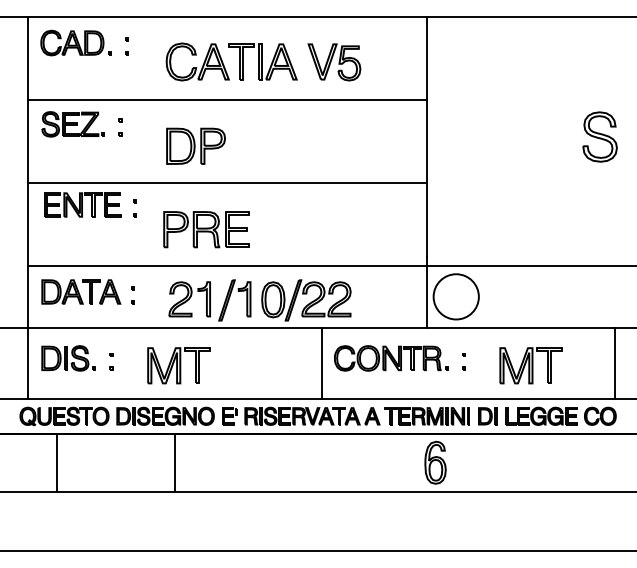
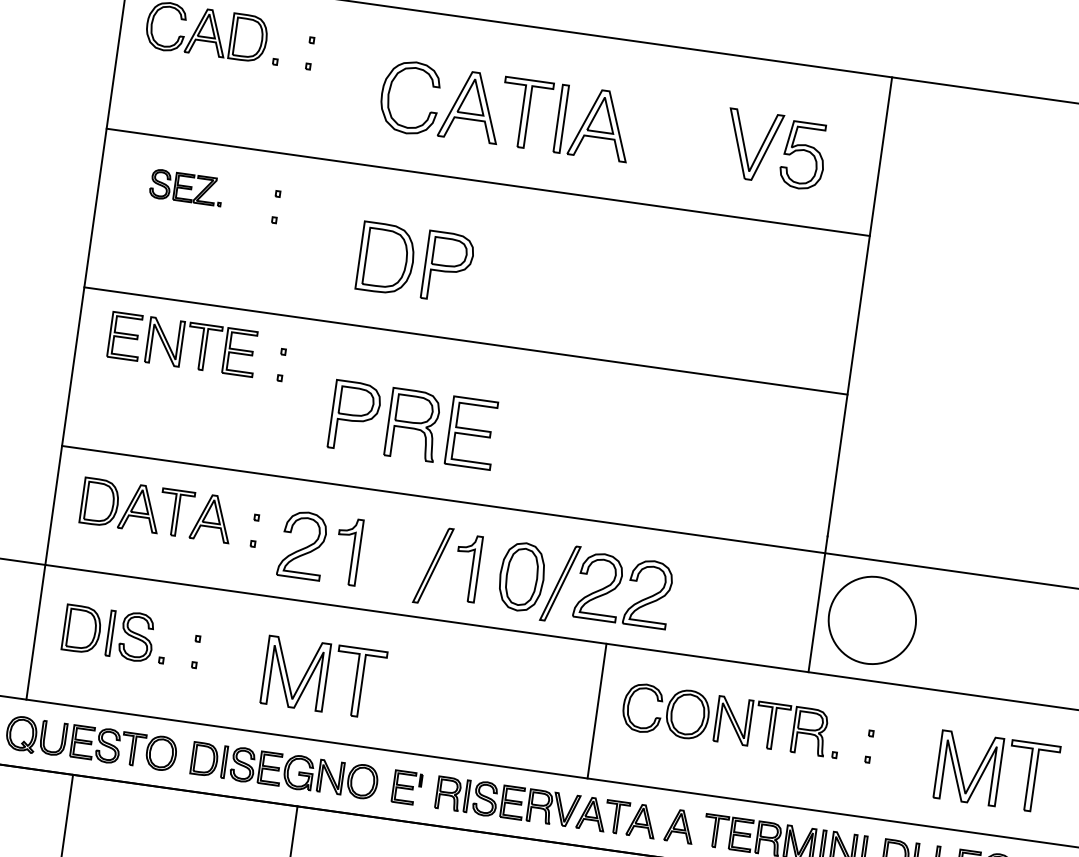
part: (334, 62) -> (775, 149), moved
part: (72, 124) -> (185, 187), size x0.6
part: (189, 299) -> (319, 547), moved

